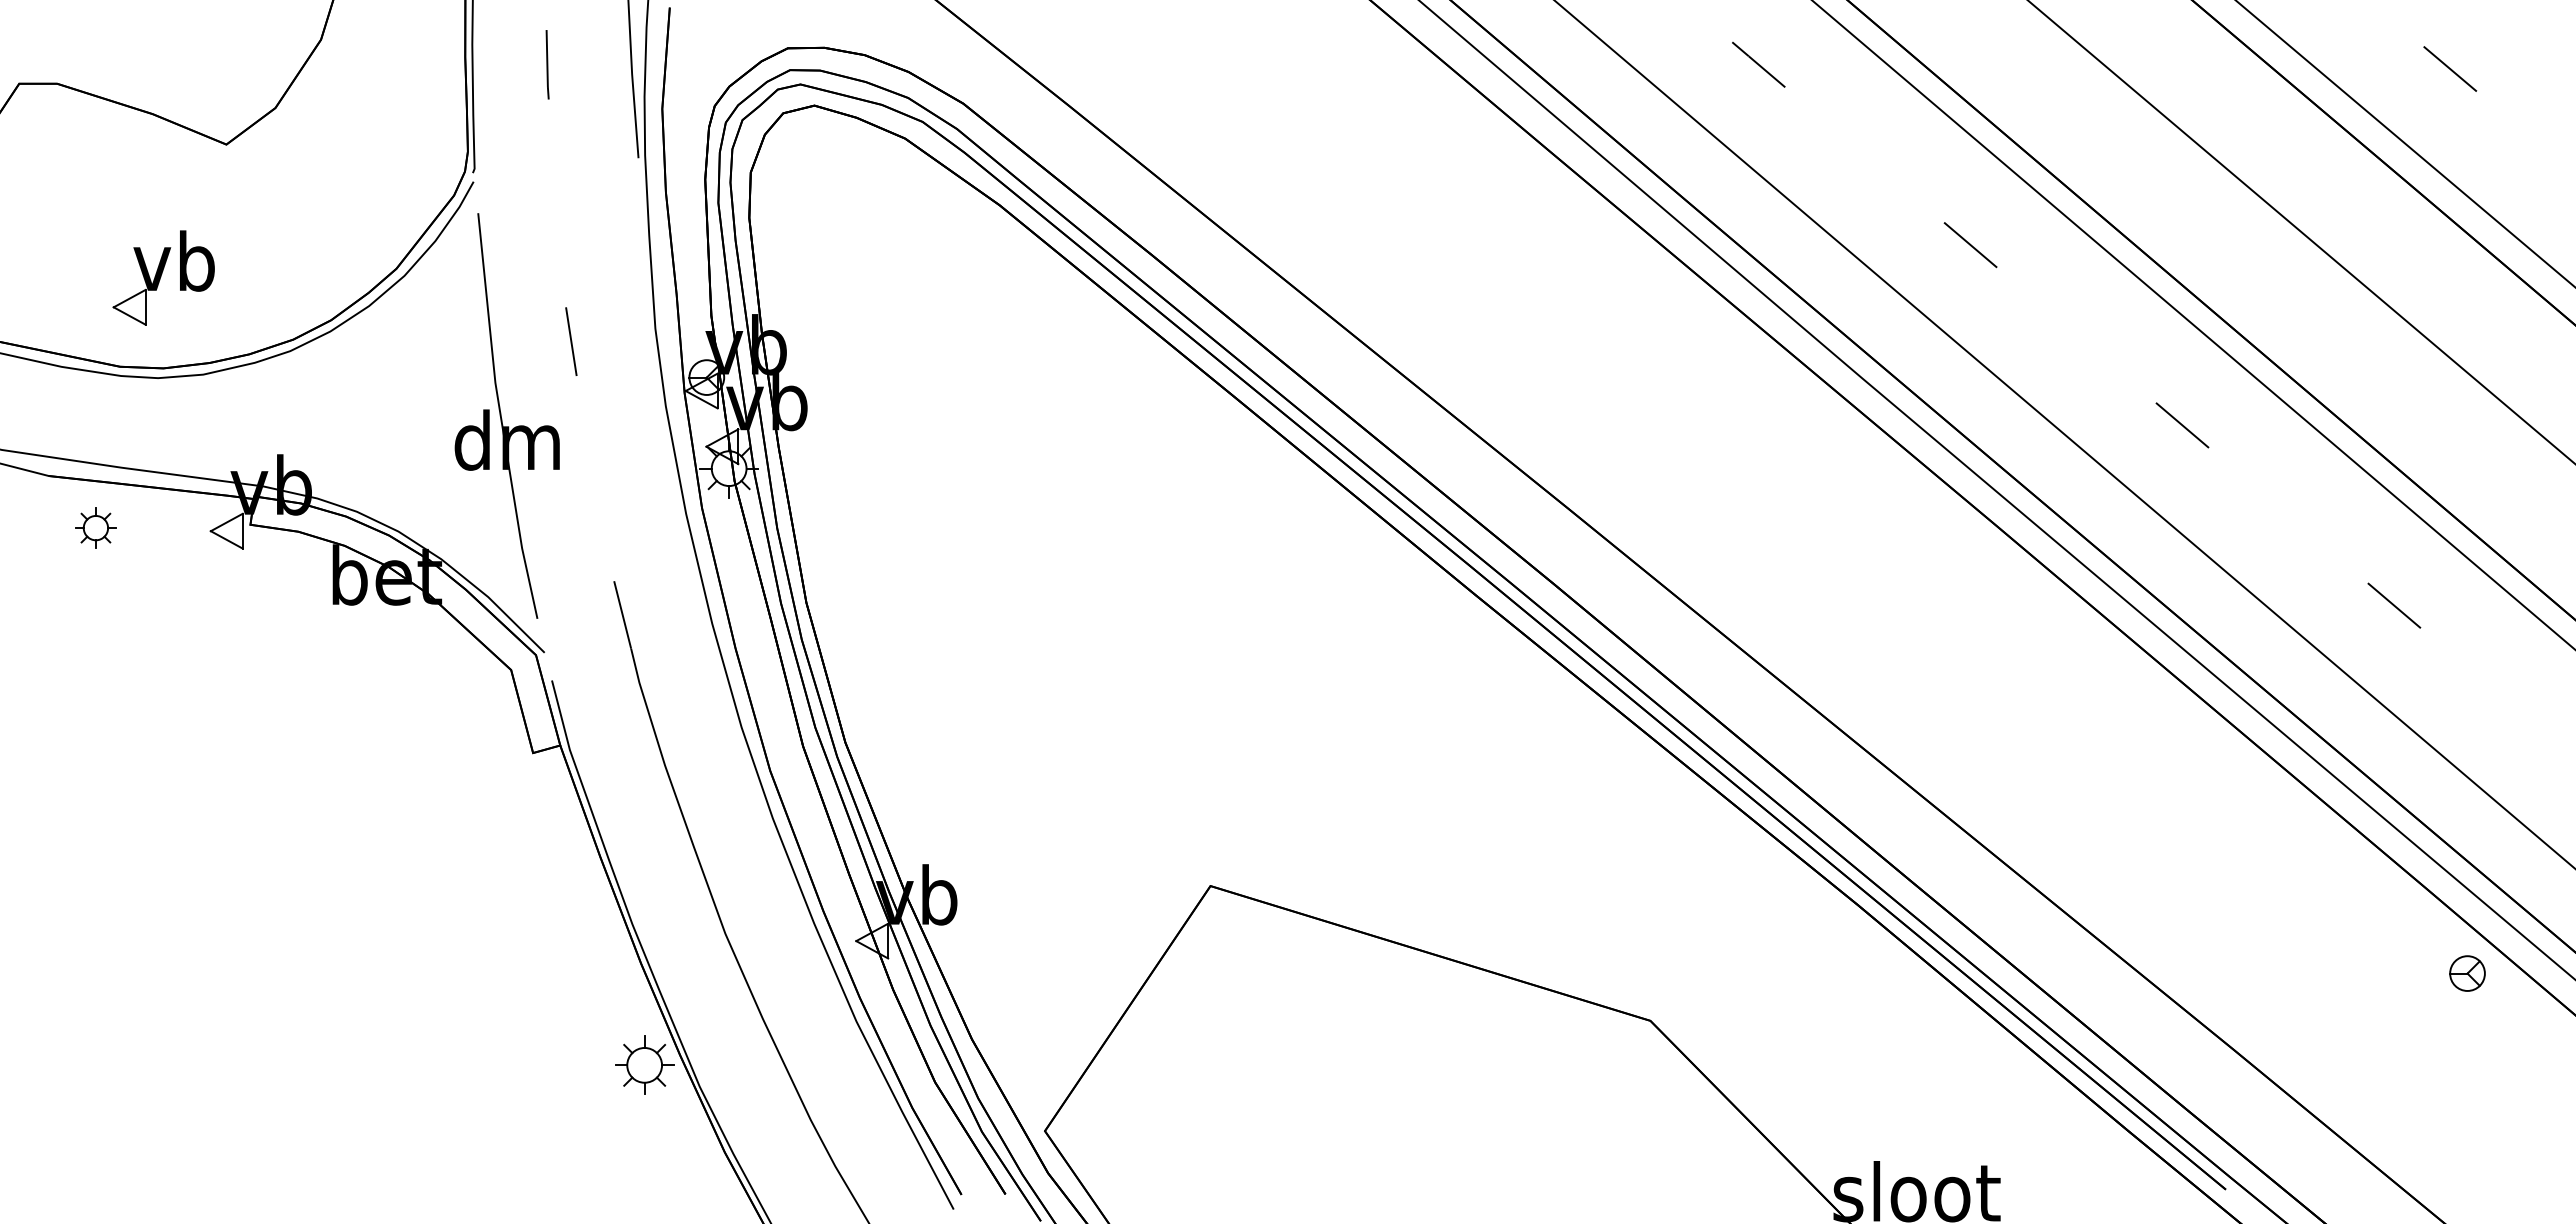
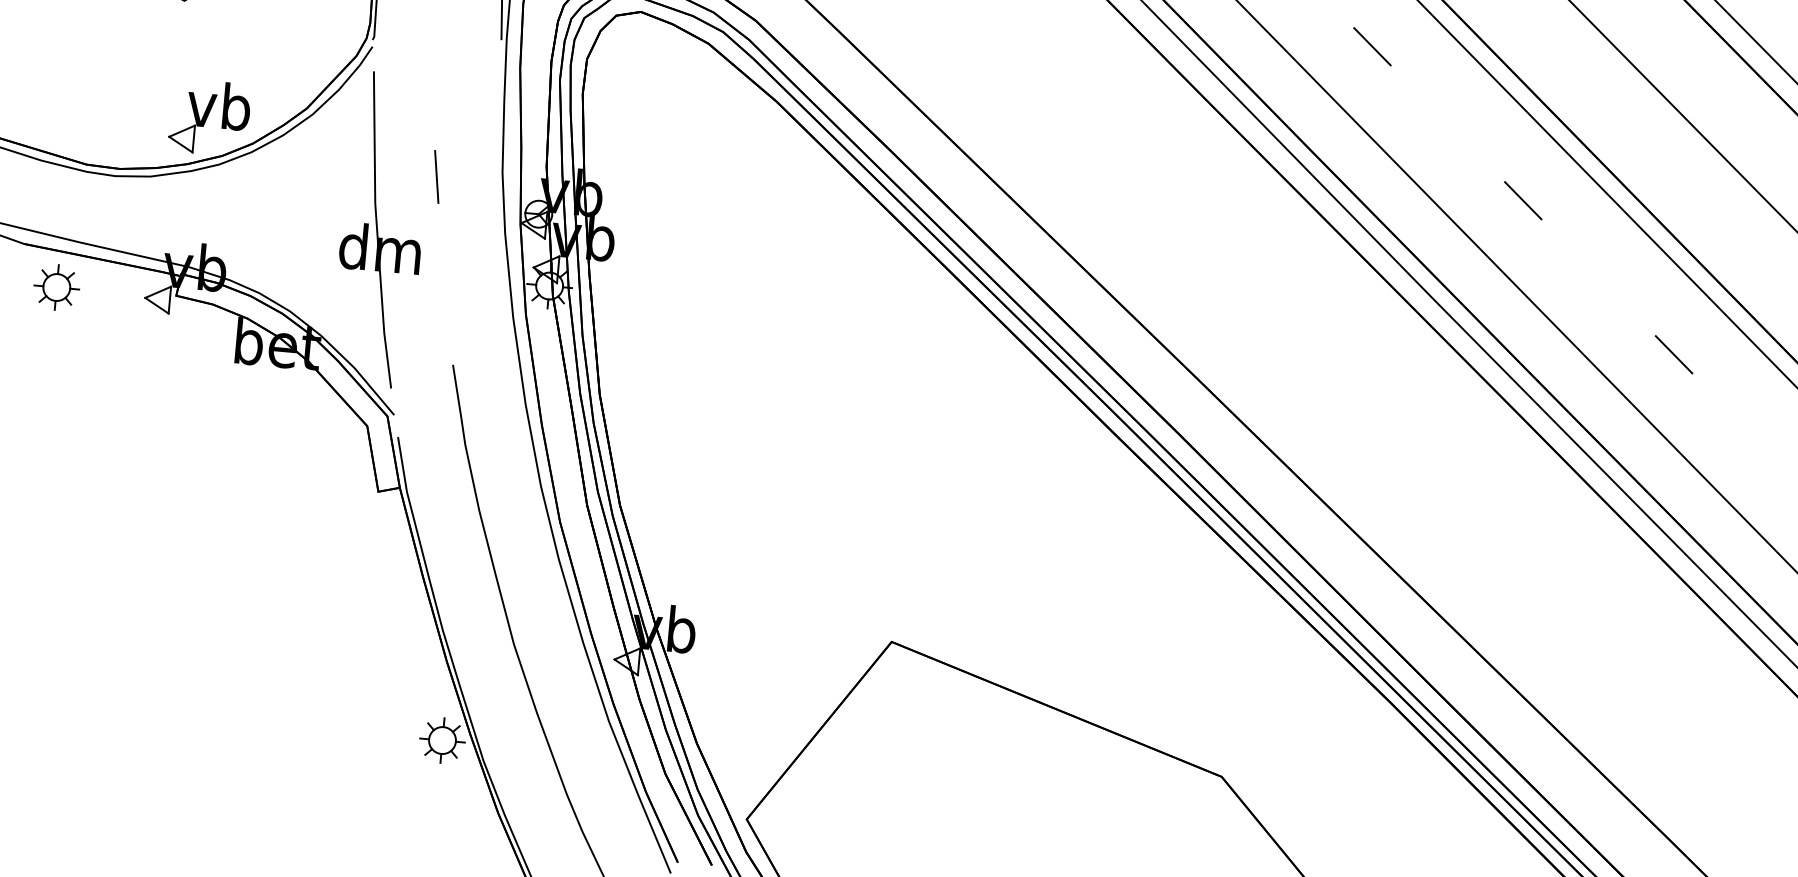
part: (163, 277) -> (209, 117), moved
part: (95, 527) -> (56, 286), size x1.43

